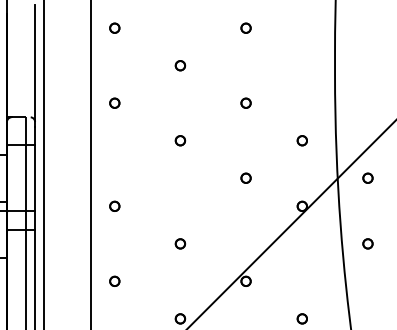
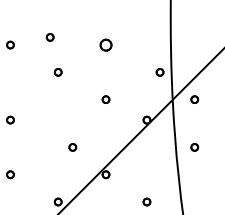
part: (180, 65) -> (50, 37), moved
part: (245, 102) -> (105, 44), size x1.6
part: (301, 140) -> (159, 72), moved
part: (180, 243) -> (72, 147), moved

